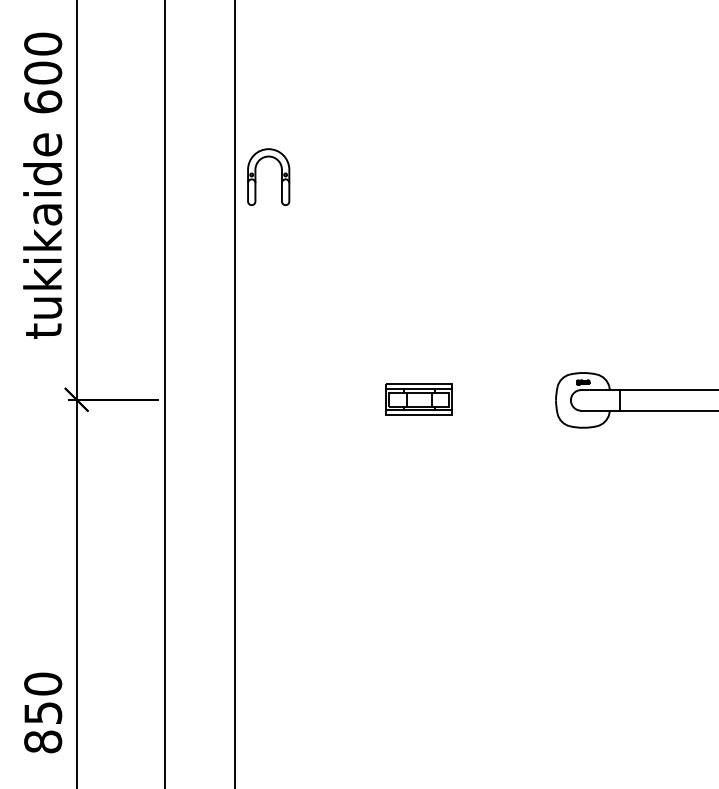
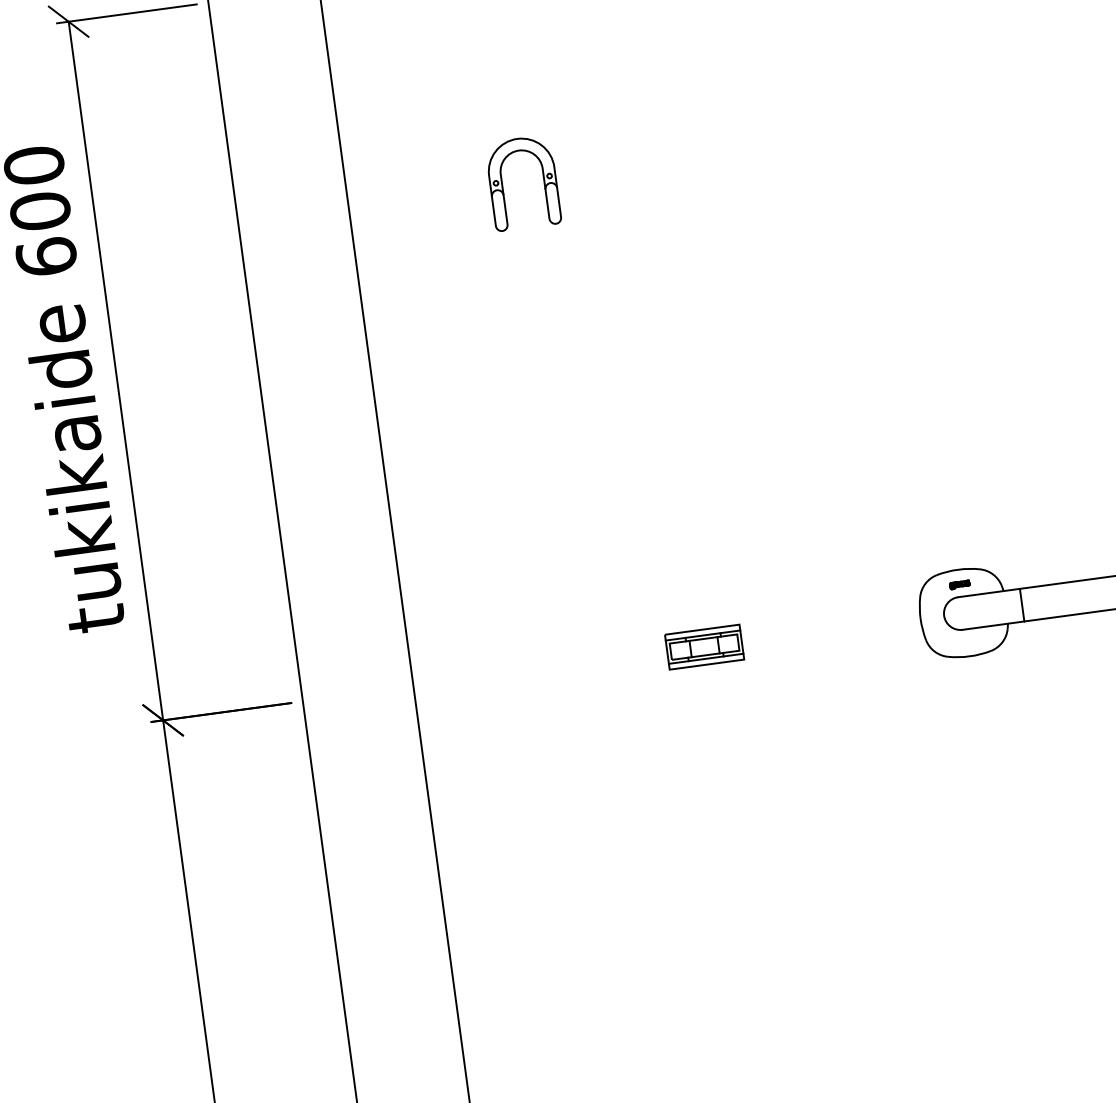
part: (256, 177) -> (504, 186), moved
part: (419, 399) -> (704, 646), size x0.71

